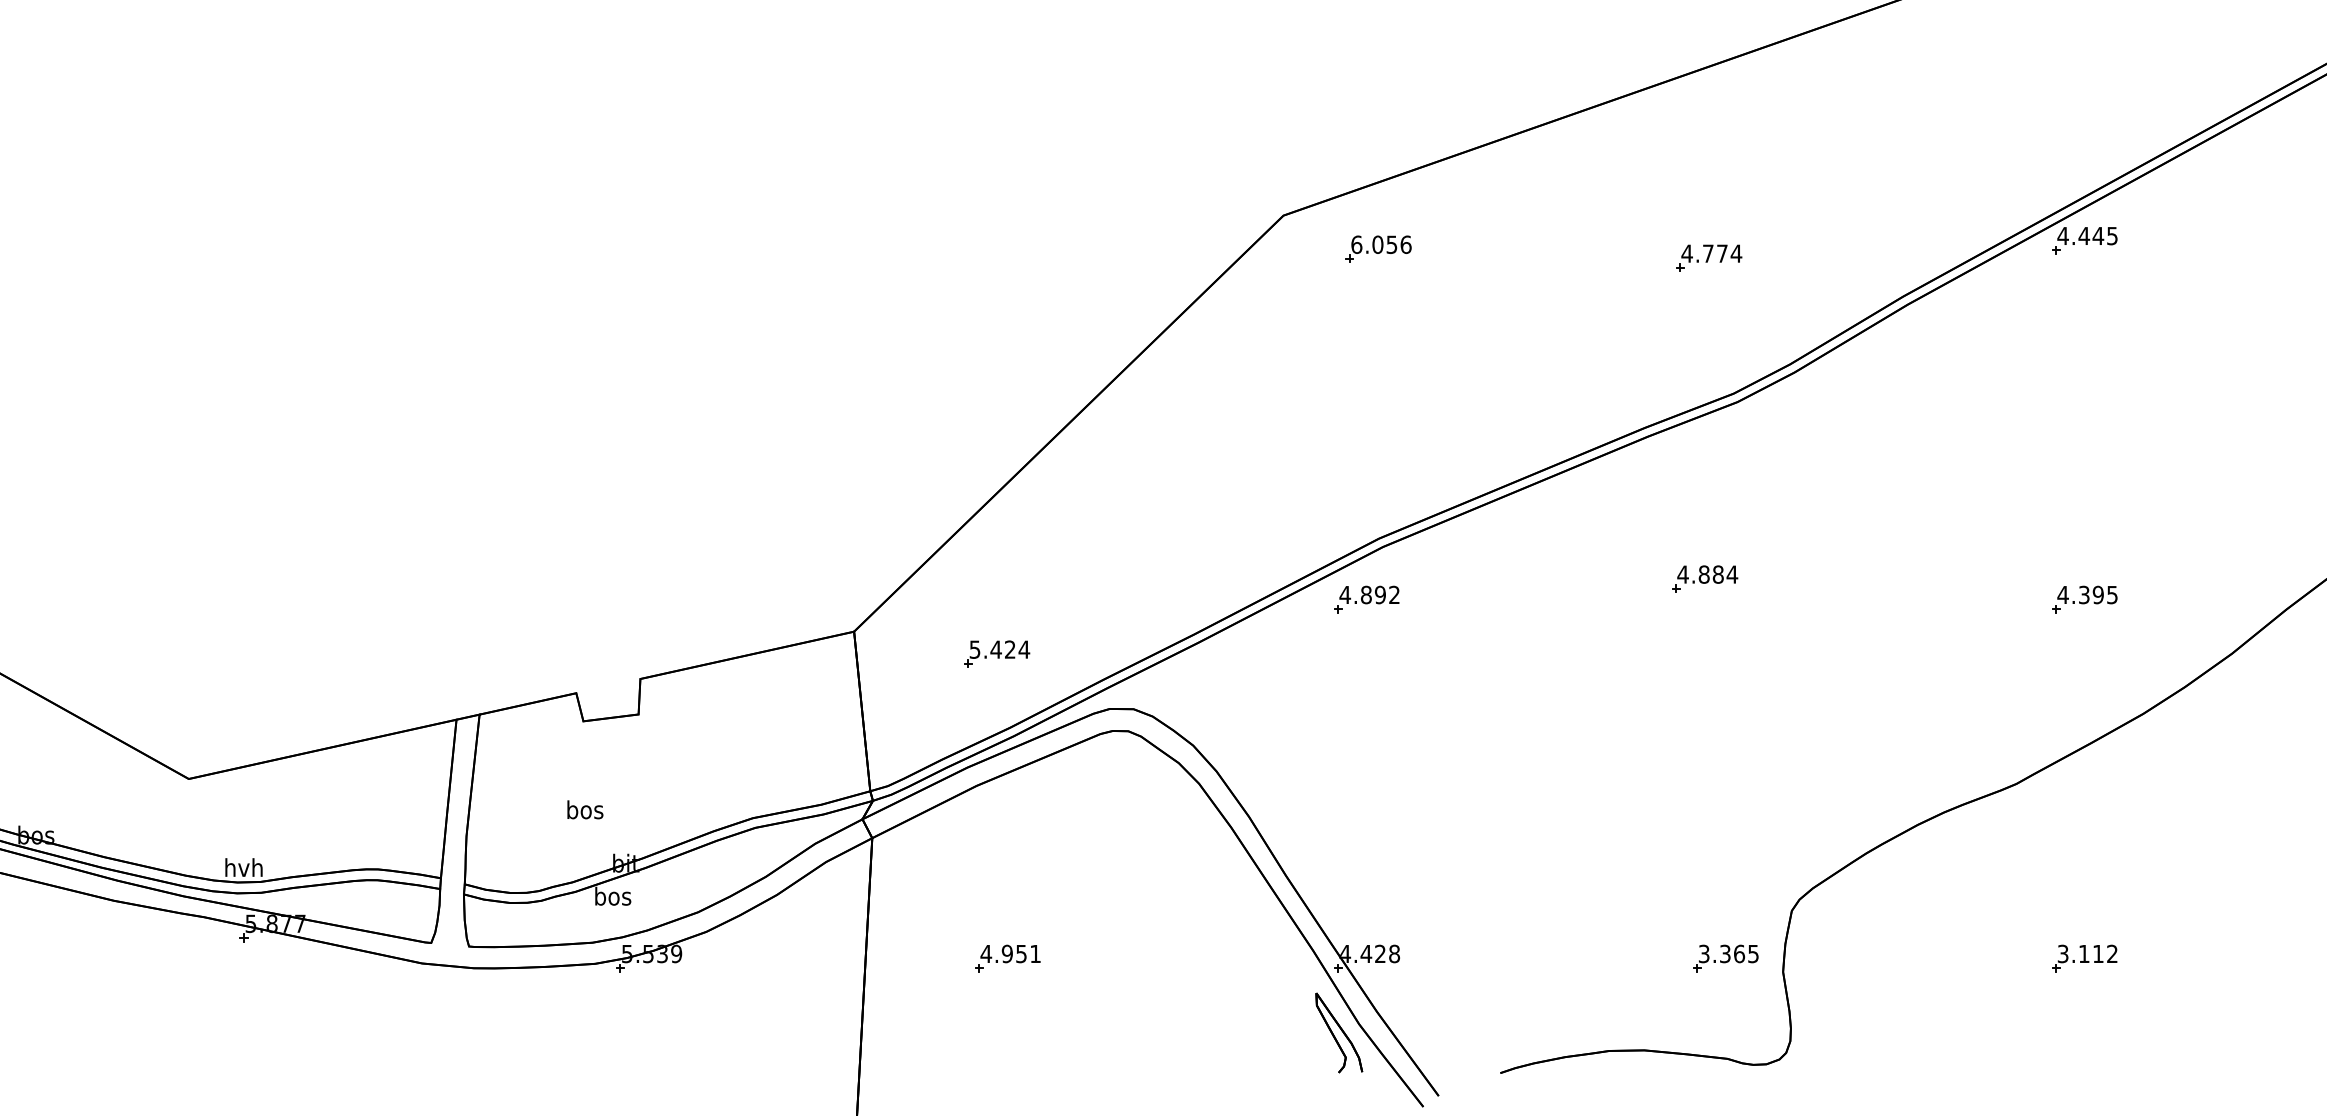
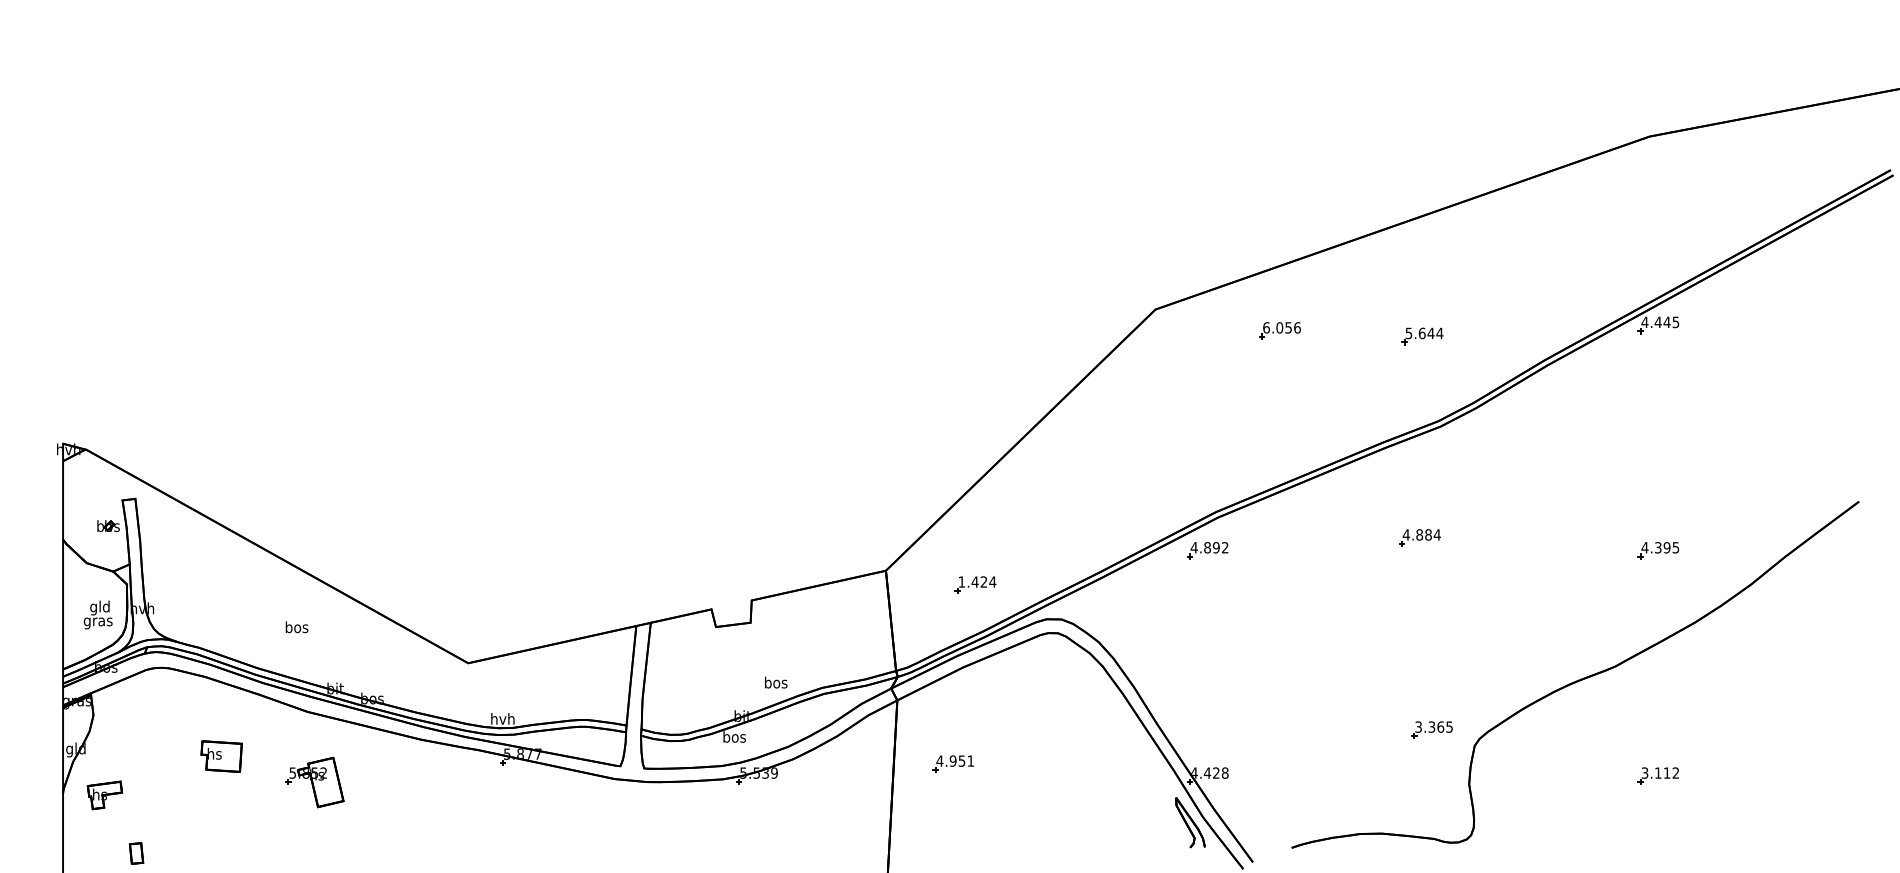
part: (1377, 248) -> (1279, 330), moved
text: (1703, 253) -> (1419, 333), 4.774 -> 5.644
text: (974, 648) -> (961, 581), 5.424 -> 1.424
text: (585, 809) -> (776, 682), moved
part: (1006, 957) -> (952, 763), moved
part: (1724, 957) -> (1431, 729), moved

